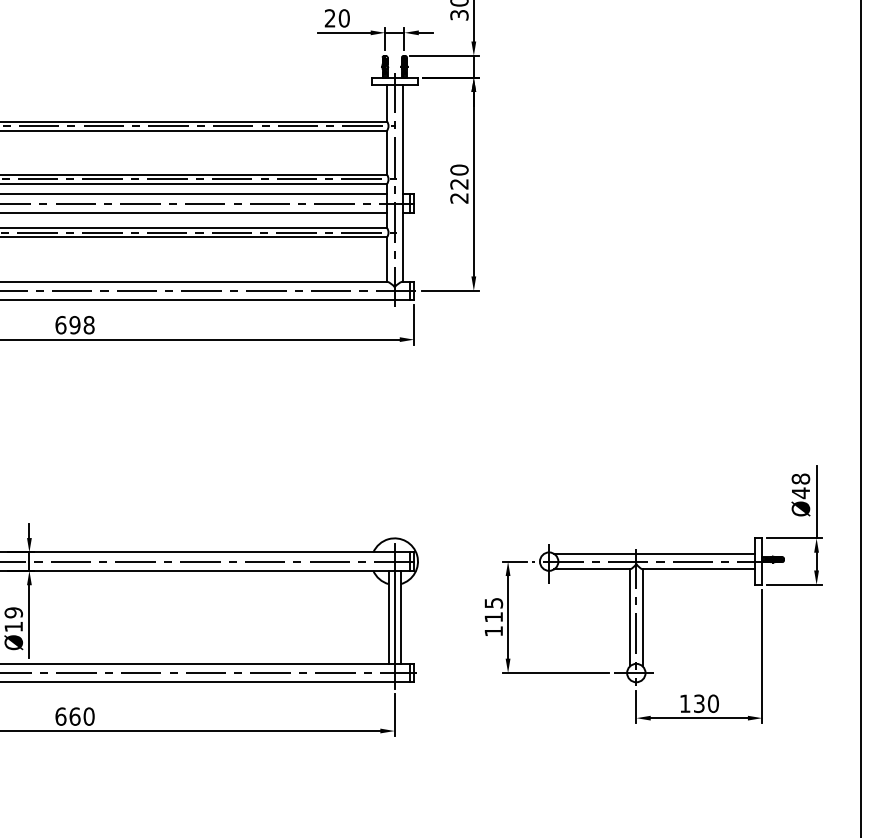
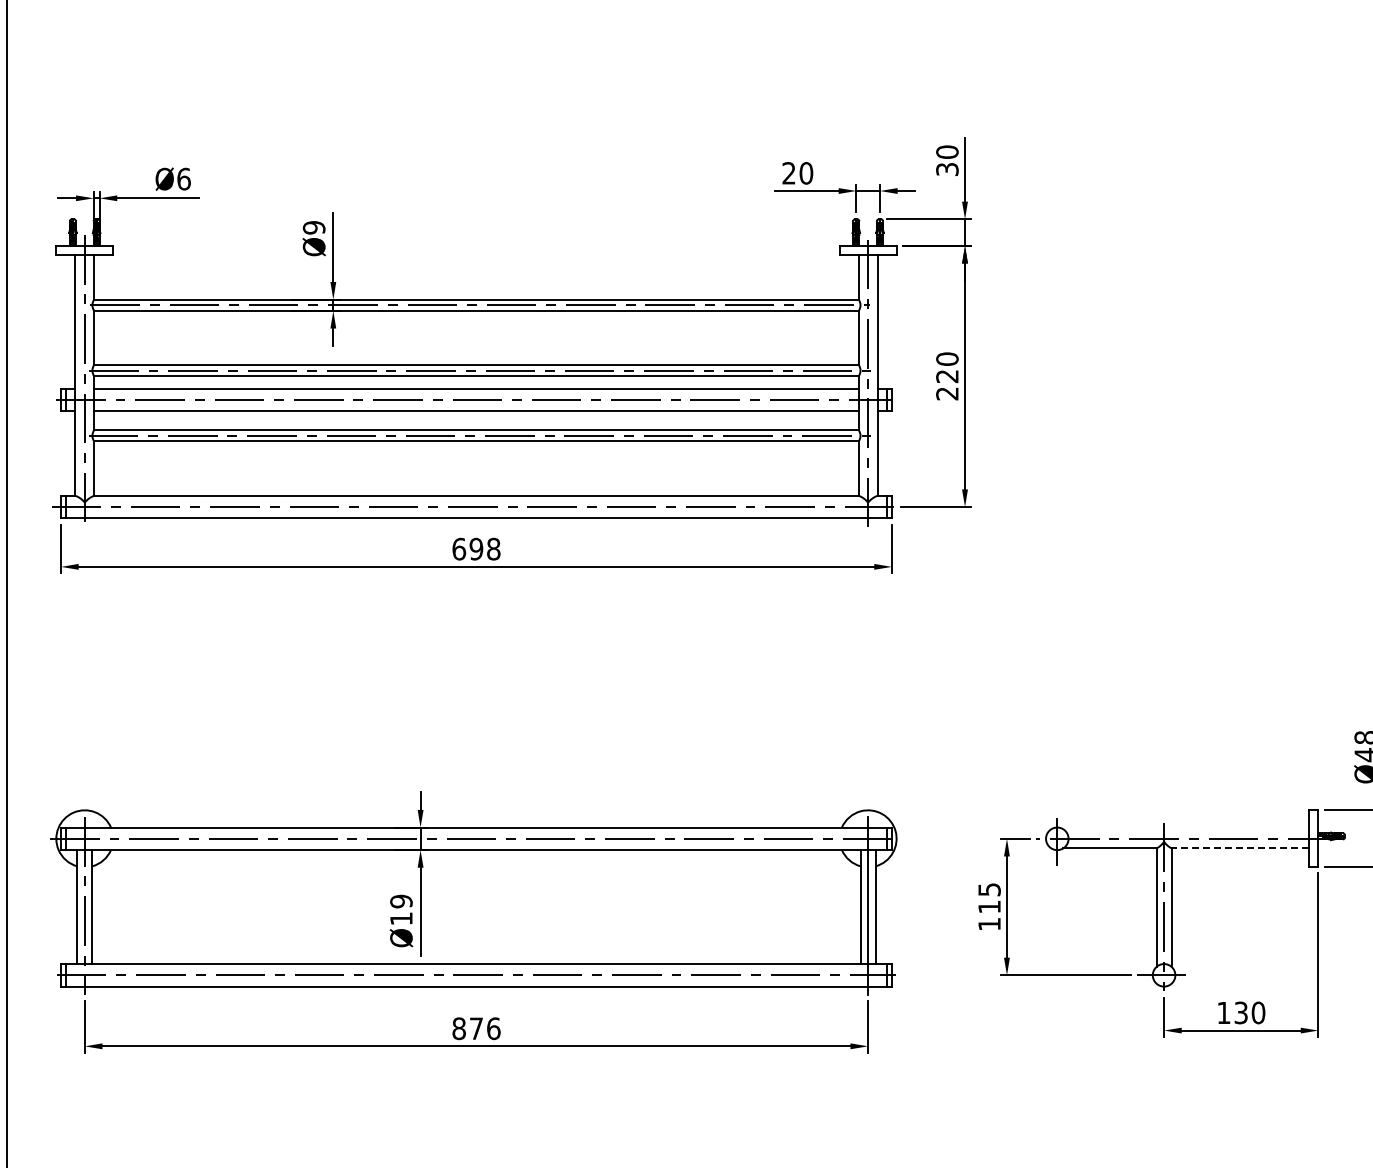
line: (653, 554) -> (1185, 829), removed
line: (698, 569) -> (1240, 848), solid -> dashed
text: (75, 716) -> (476, 1028), 660 -> 876

